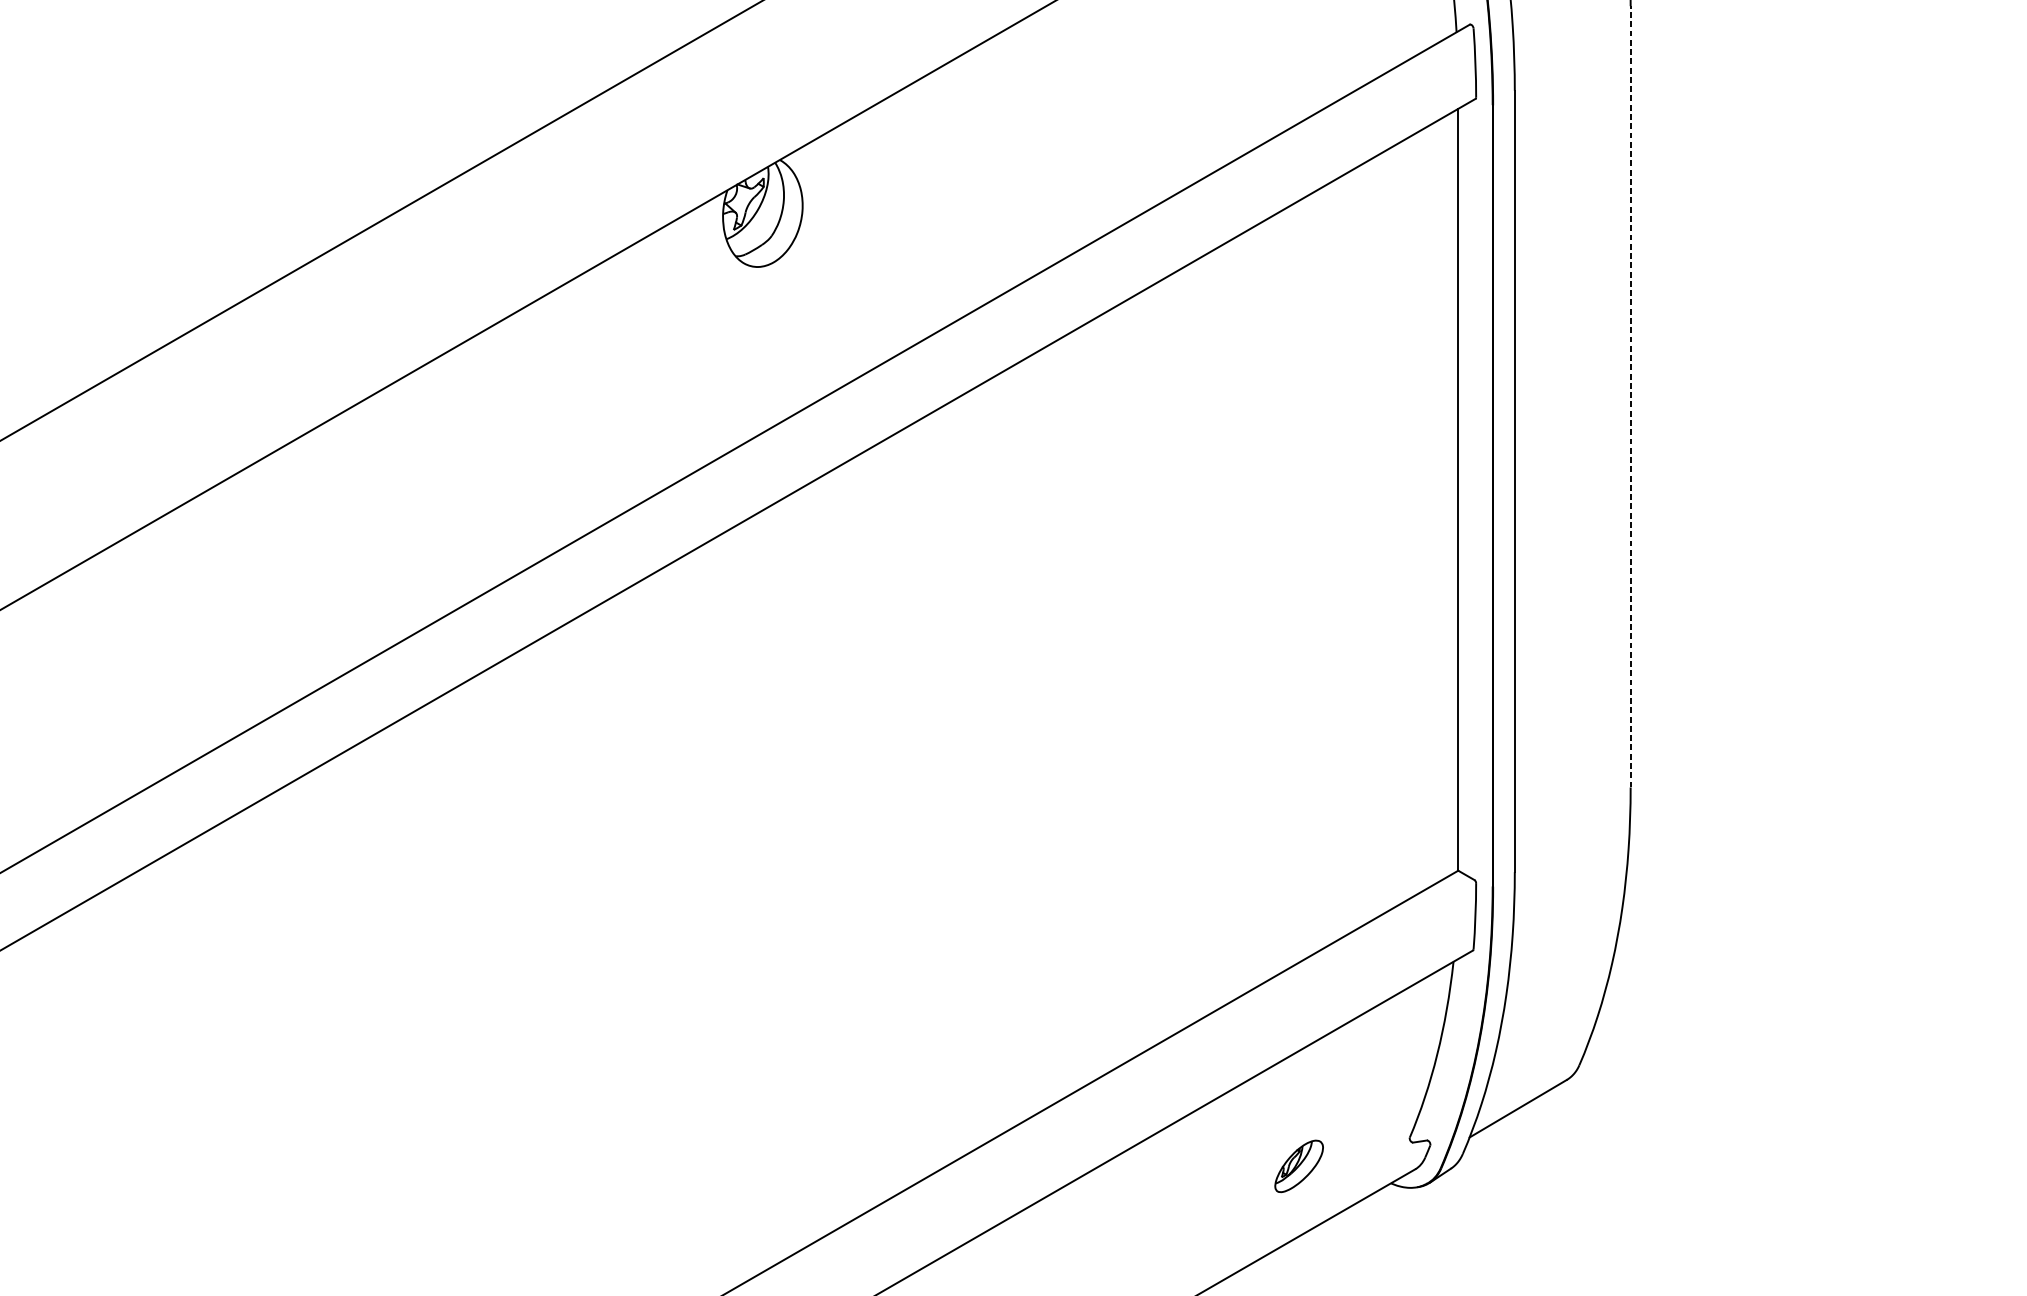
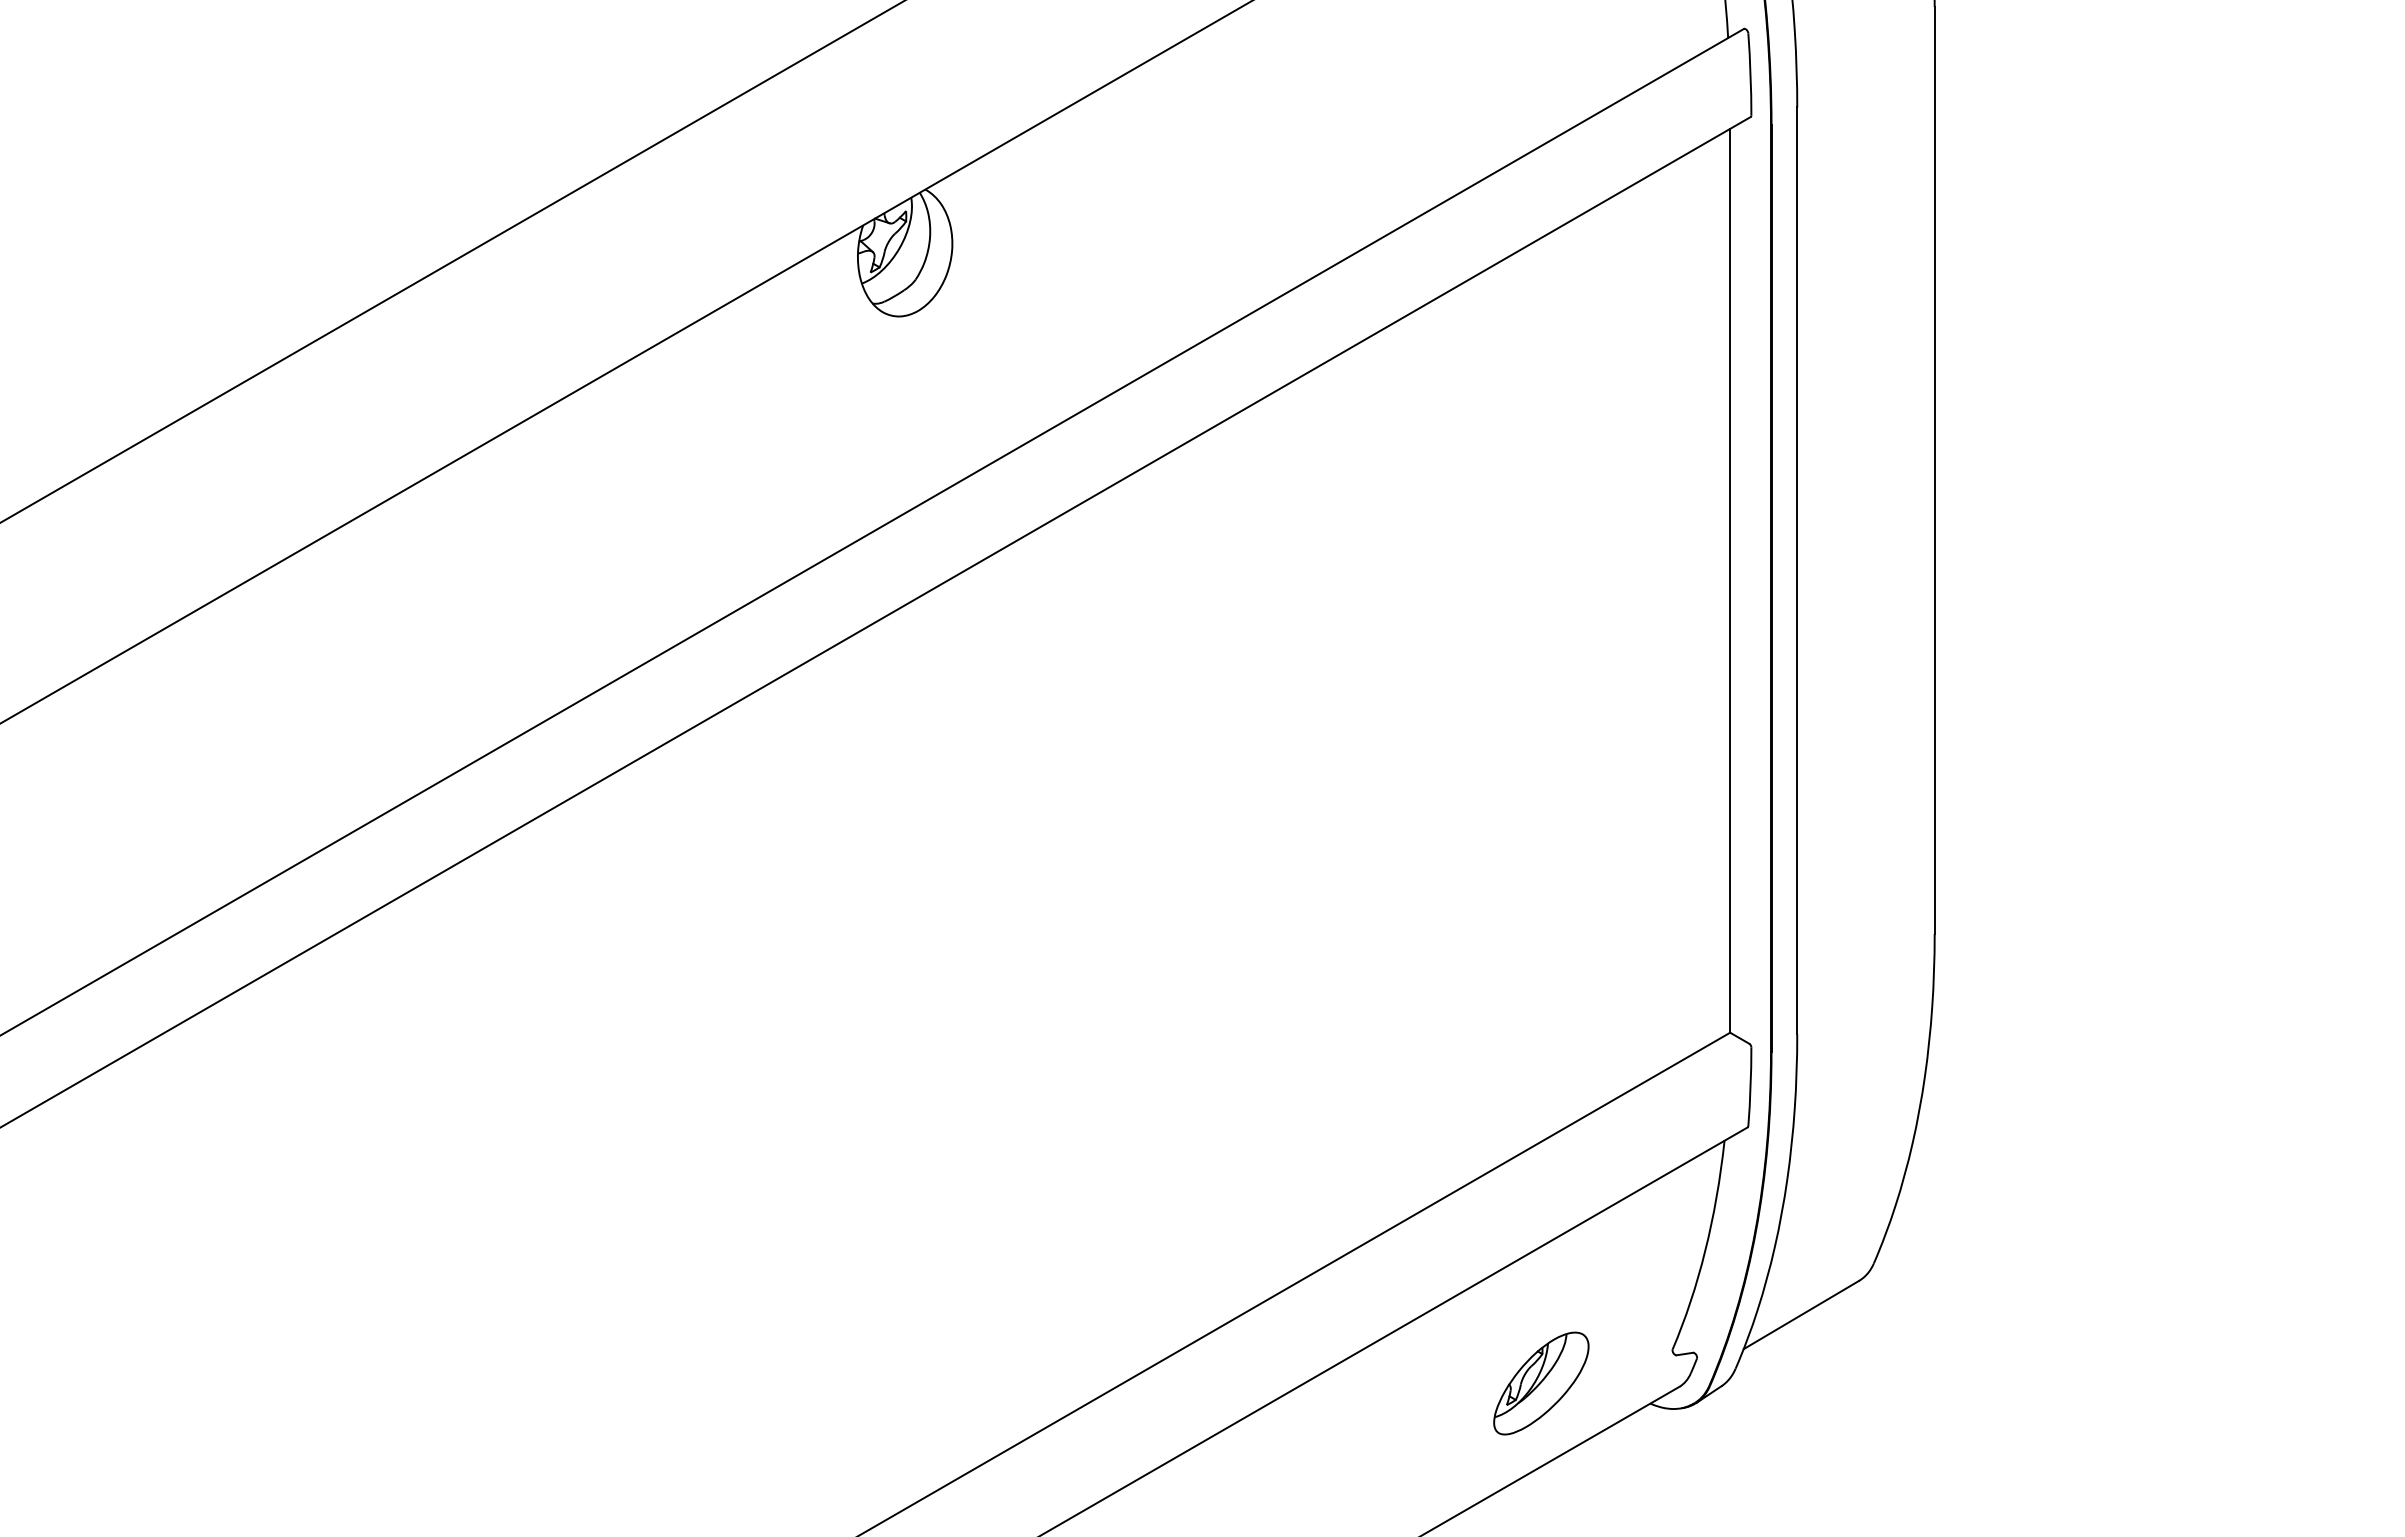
line: (1630, 396) -> (1934, 470), dashed -> solid
part: (1299, 1166) -> (1541, 1383), size x1.67

